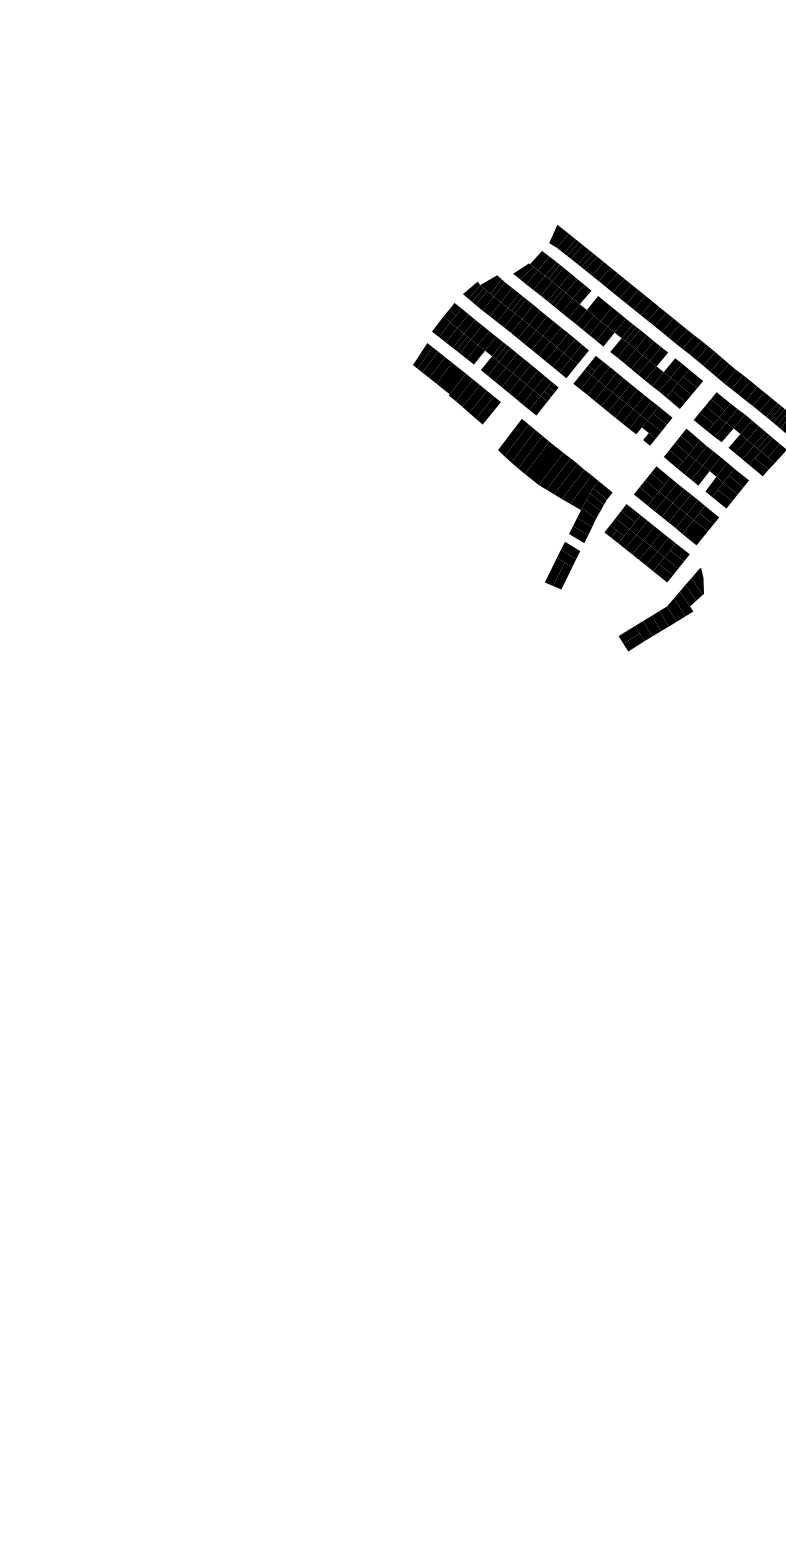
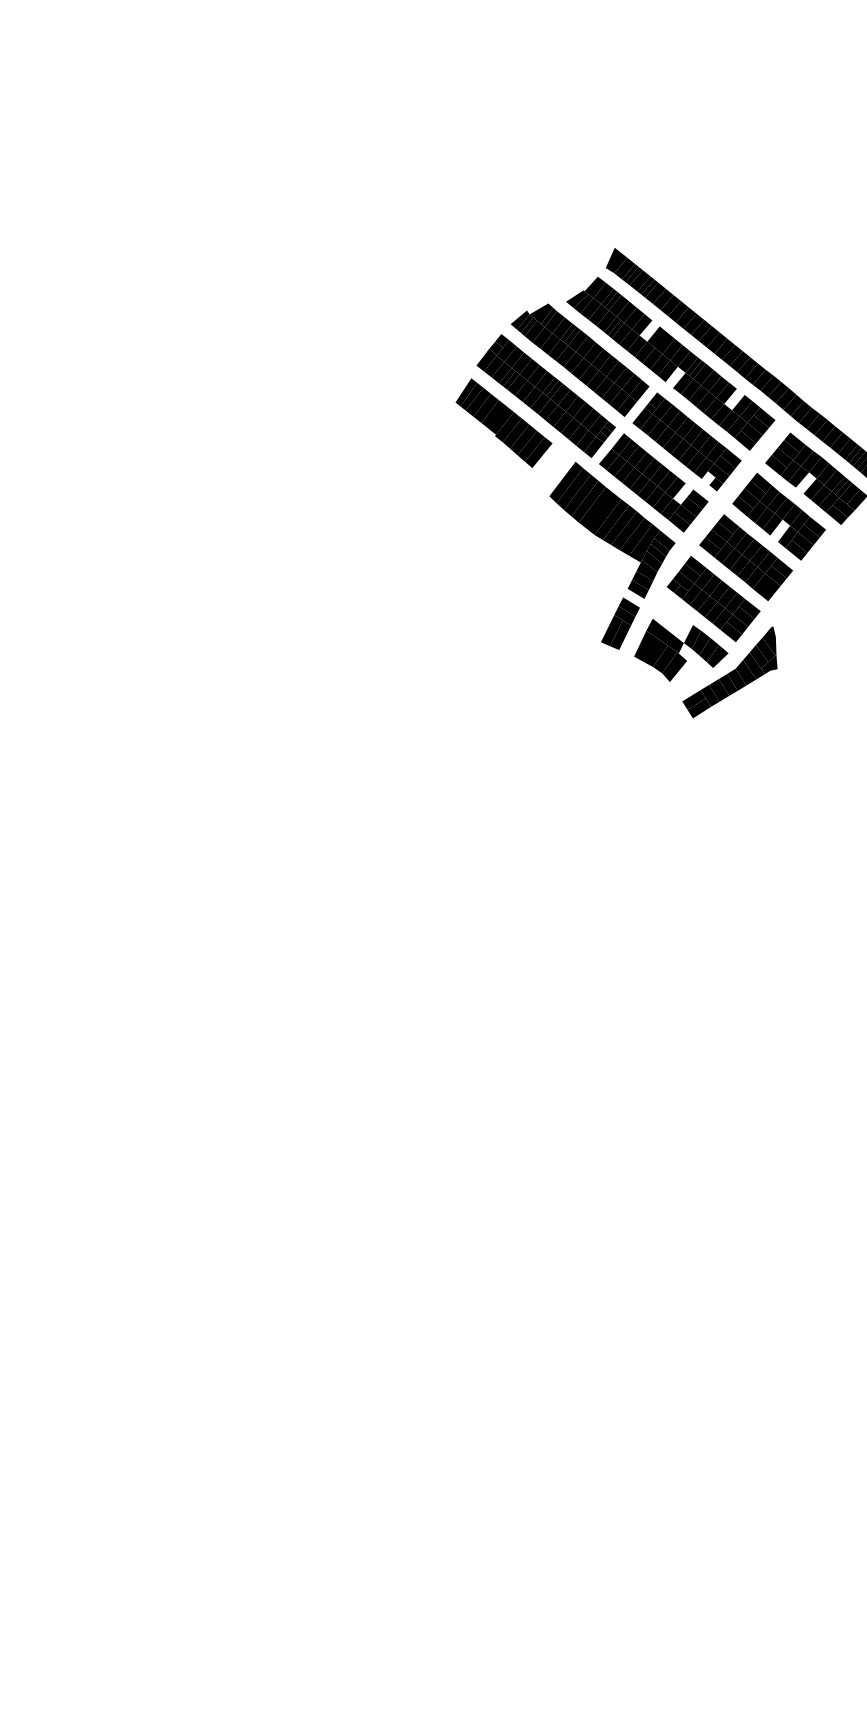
fill: (482, 360) -> (532, 397), added
part: (592, 437) -> (653, 482), added
part: (617, 589) -> (681, 650), added
fill: (697, 602) -> (769, 664), added

